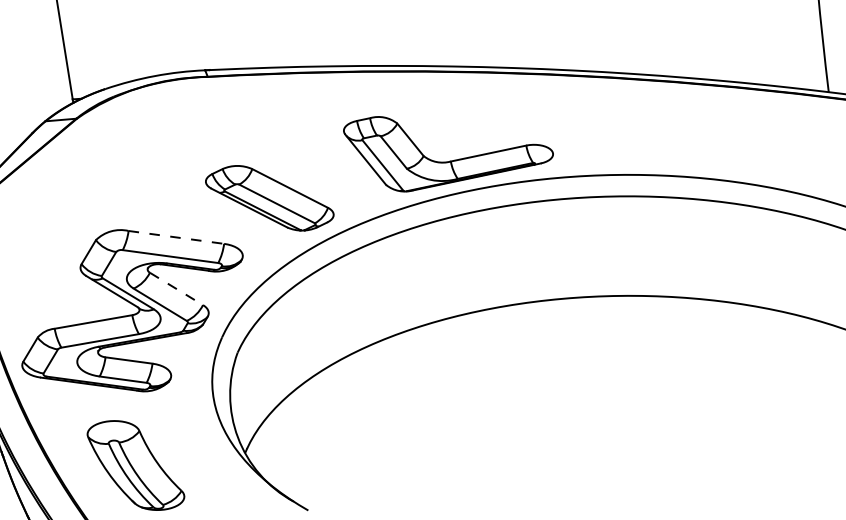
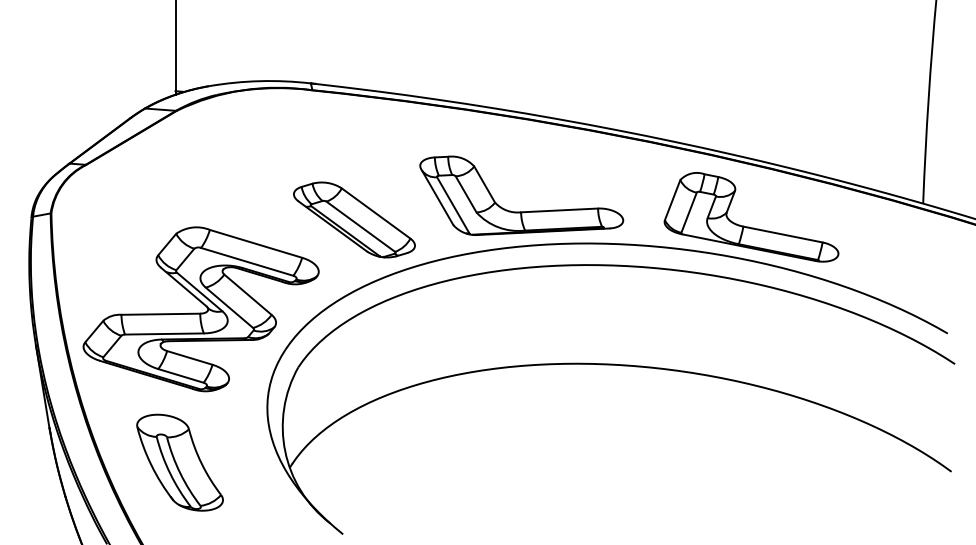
part: (660, 142) -> (749, 226), added
part: (451, 160) -> (521, 211), moved
line: (176, 237) -> (256, 244), dashed -> solid
line: (177, 289) -> (248, 295), dashed -> solid

